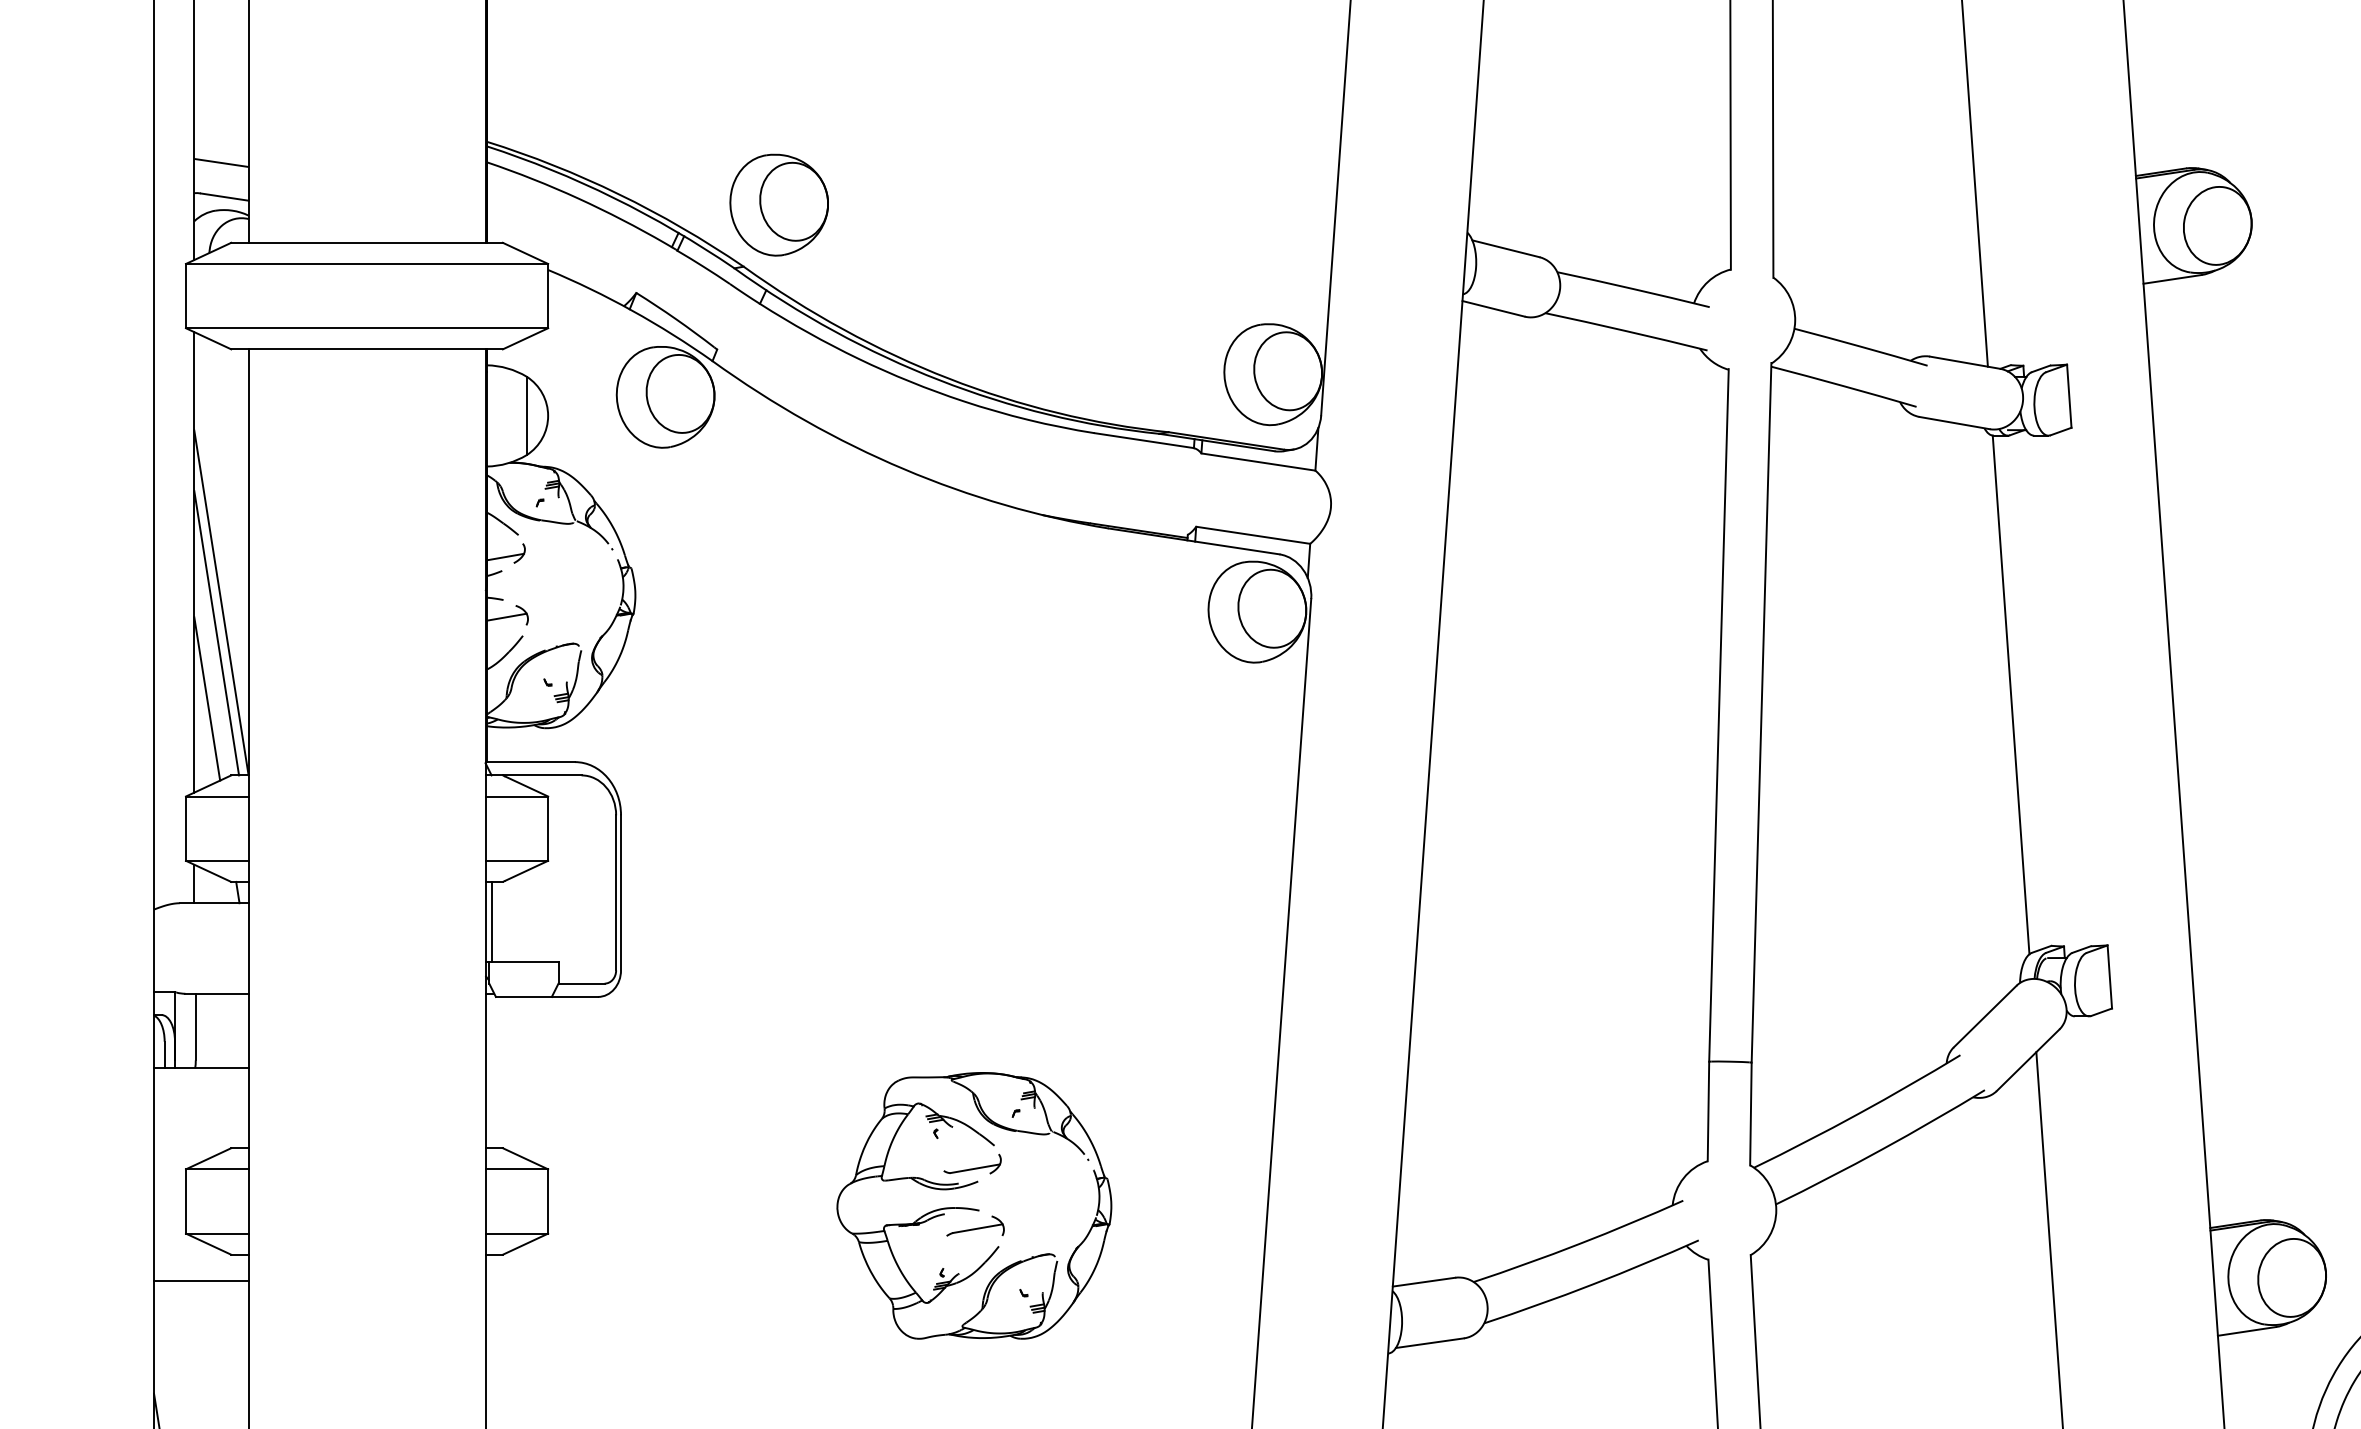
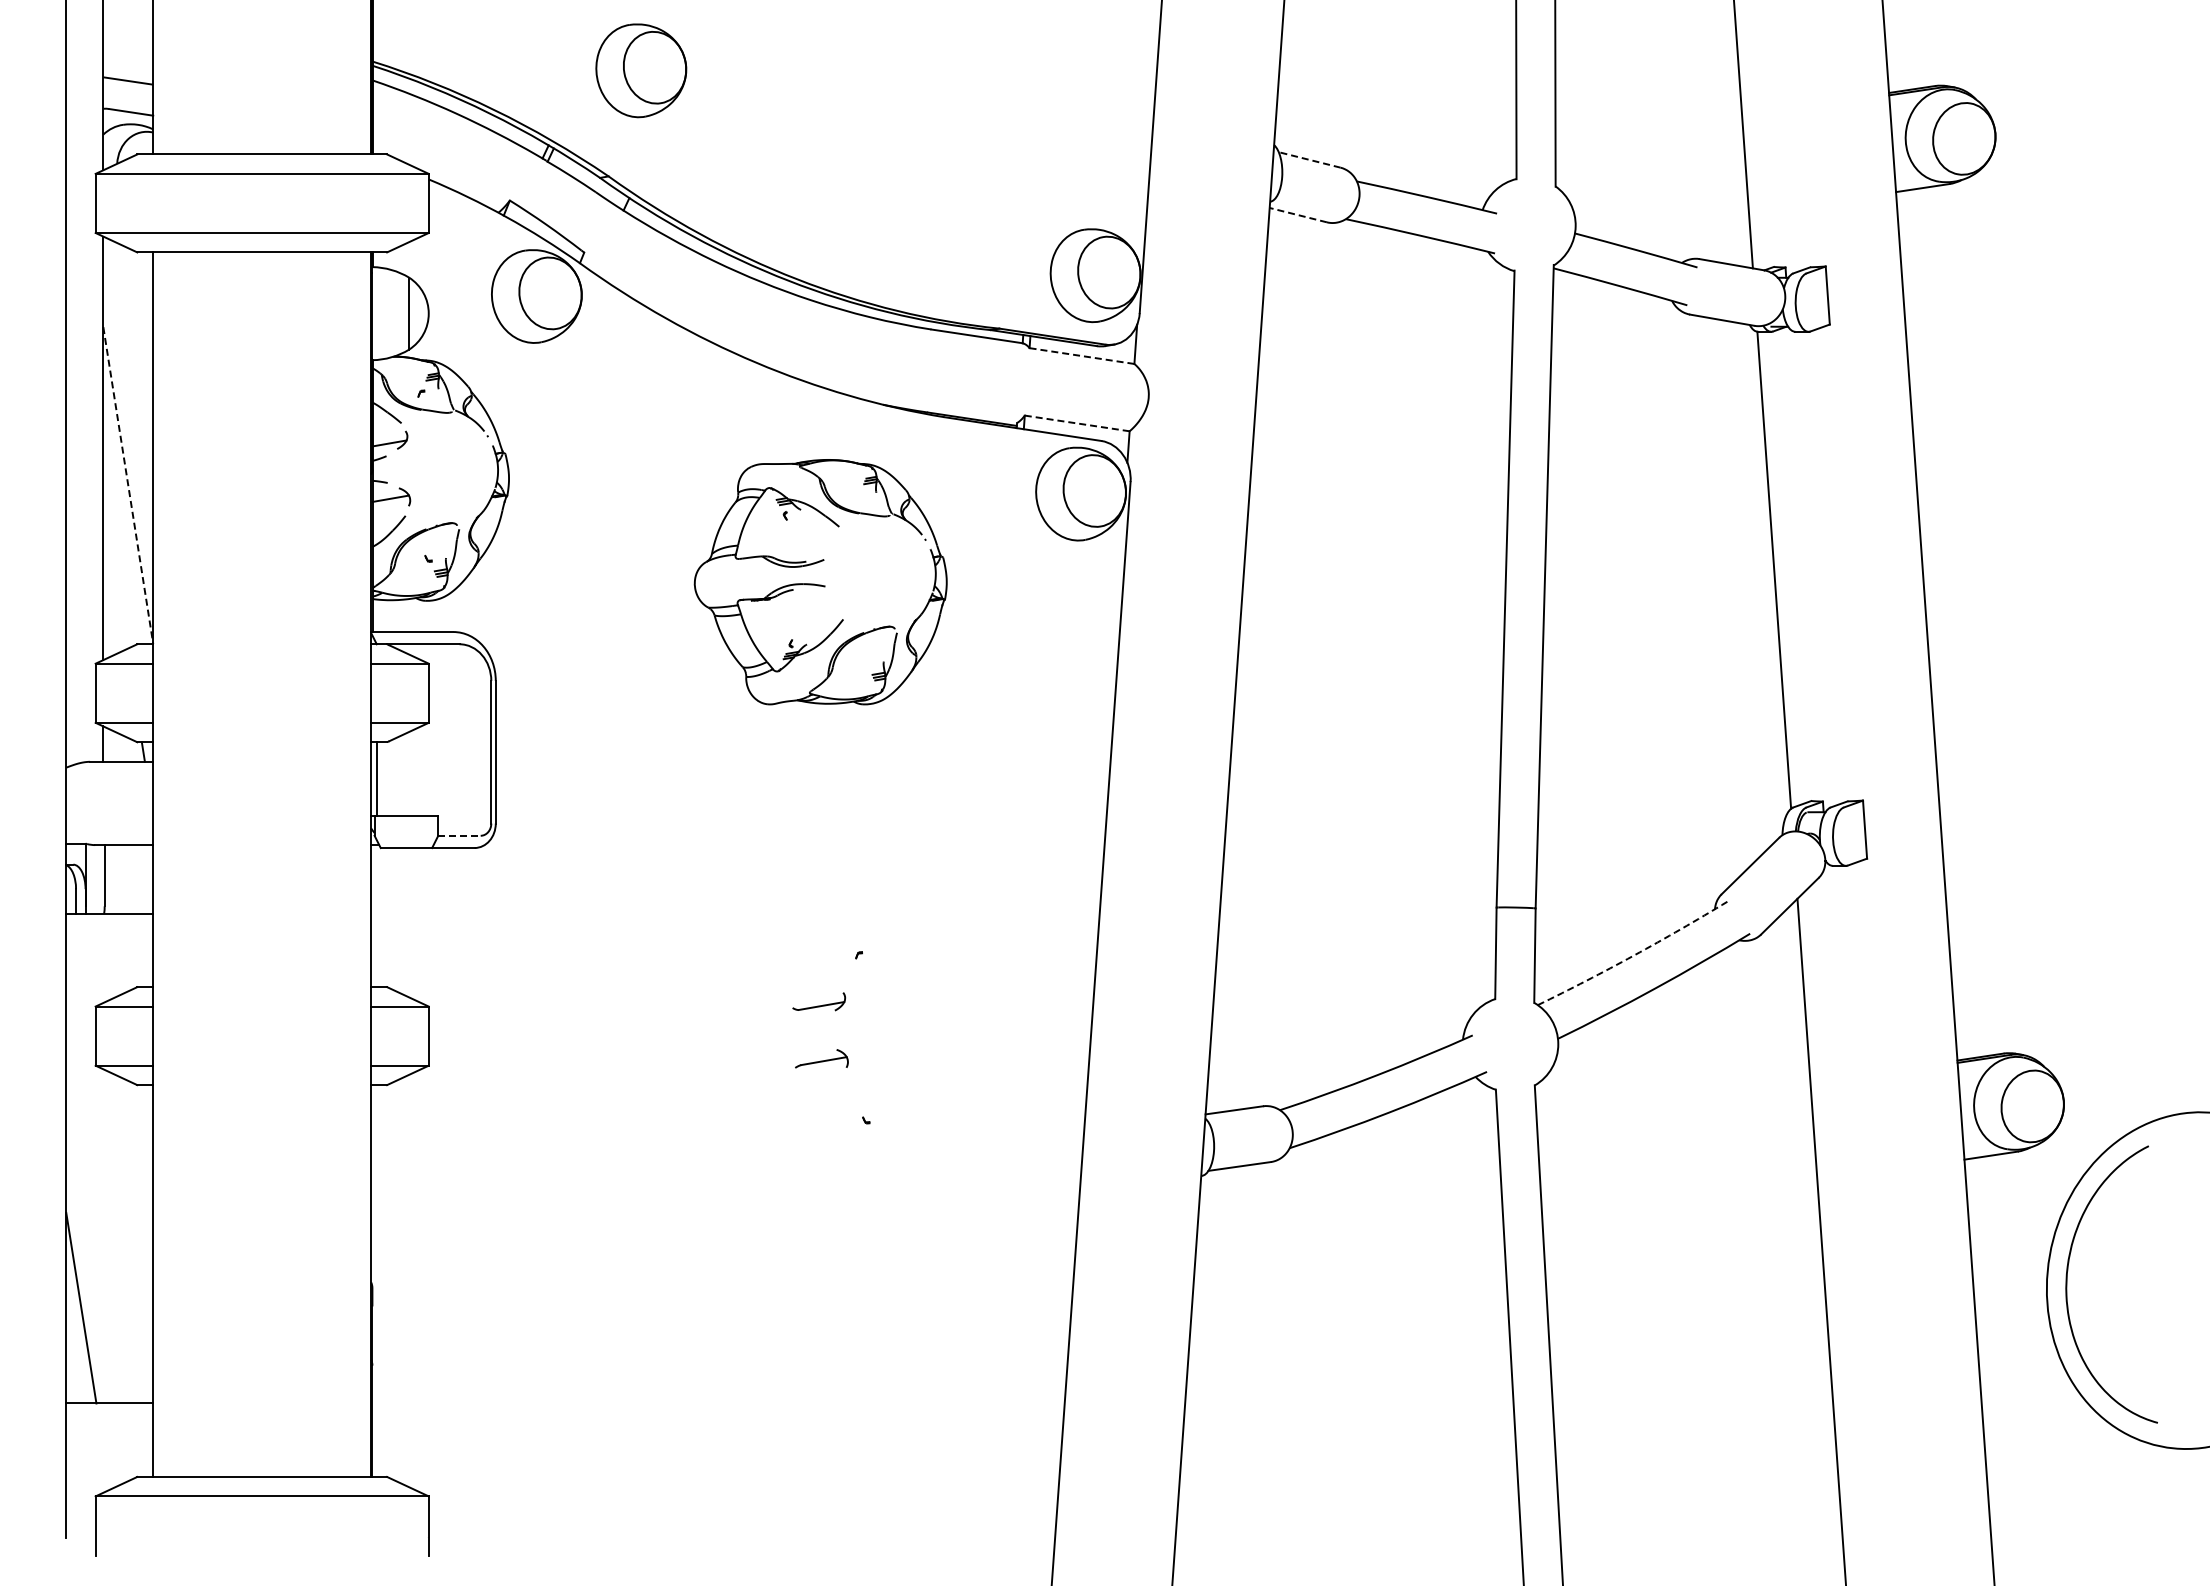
part: (779, 204) -> (641, 70), moved
line: (1505, 248) -> (1309, 159), solid -> dashed
line: (1492, 309) -> (1297, 215), solid -> dashed
line: (1258, 462) -> (1082, 356), solid -> dashed
line: (1252, 535) -> (1076, 423), solid -> dashed
line: (221, 603) -> (128, 486), solid -> dashed
line: (216, 633) -> (123, 513), removed
line: (207, 698) -> (115, 573), removed
line: (581, 983) -> (459, 835), solid -> dashed
line: (1858, 1113) -> (1633, 955), solid -> dashed
part: (974, 1206) -> (820, 582), moved
line: (201, 1281) -> (109, 1109), removed

